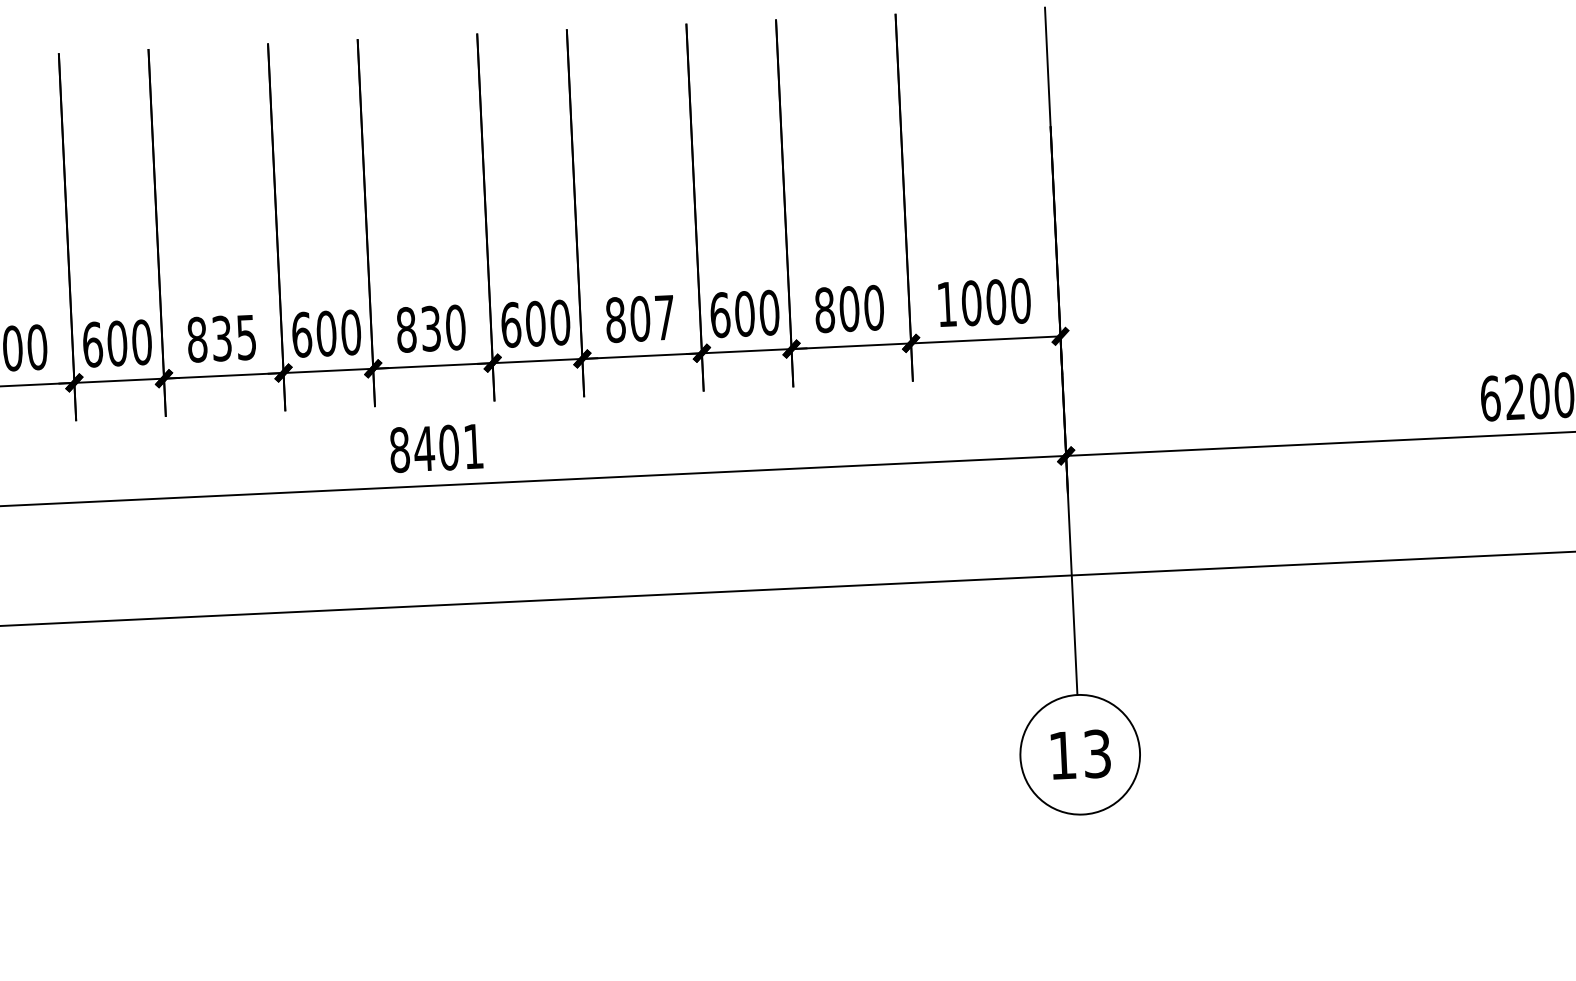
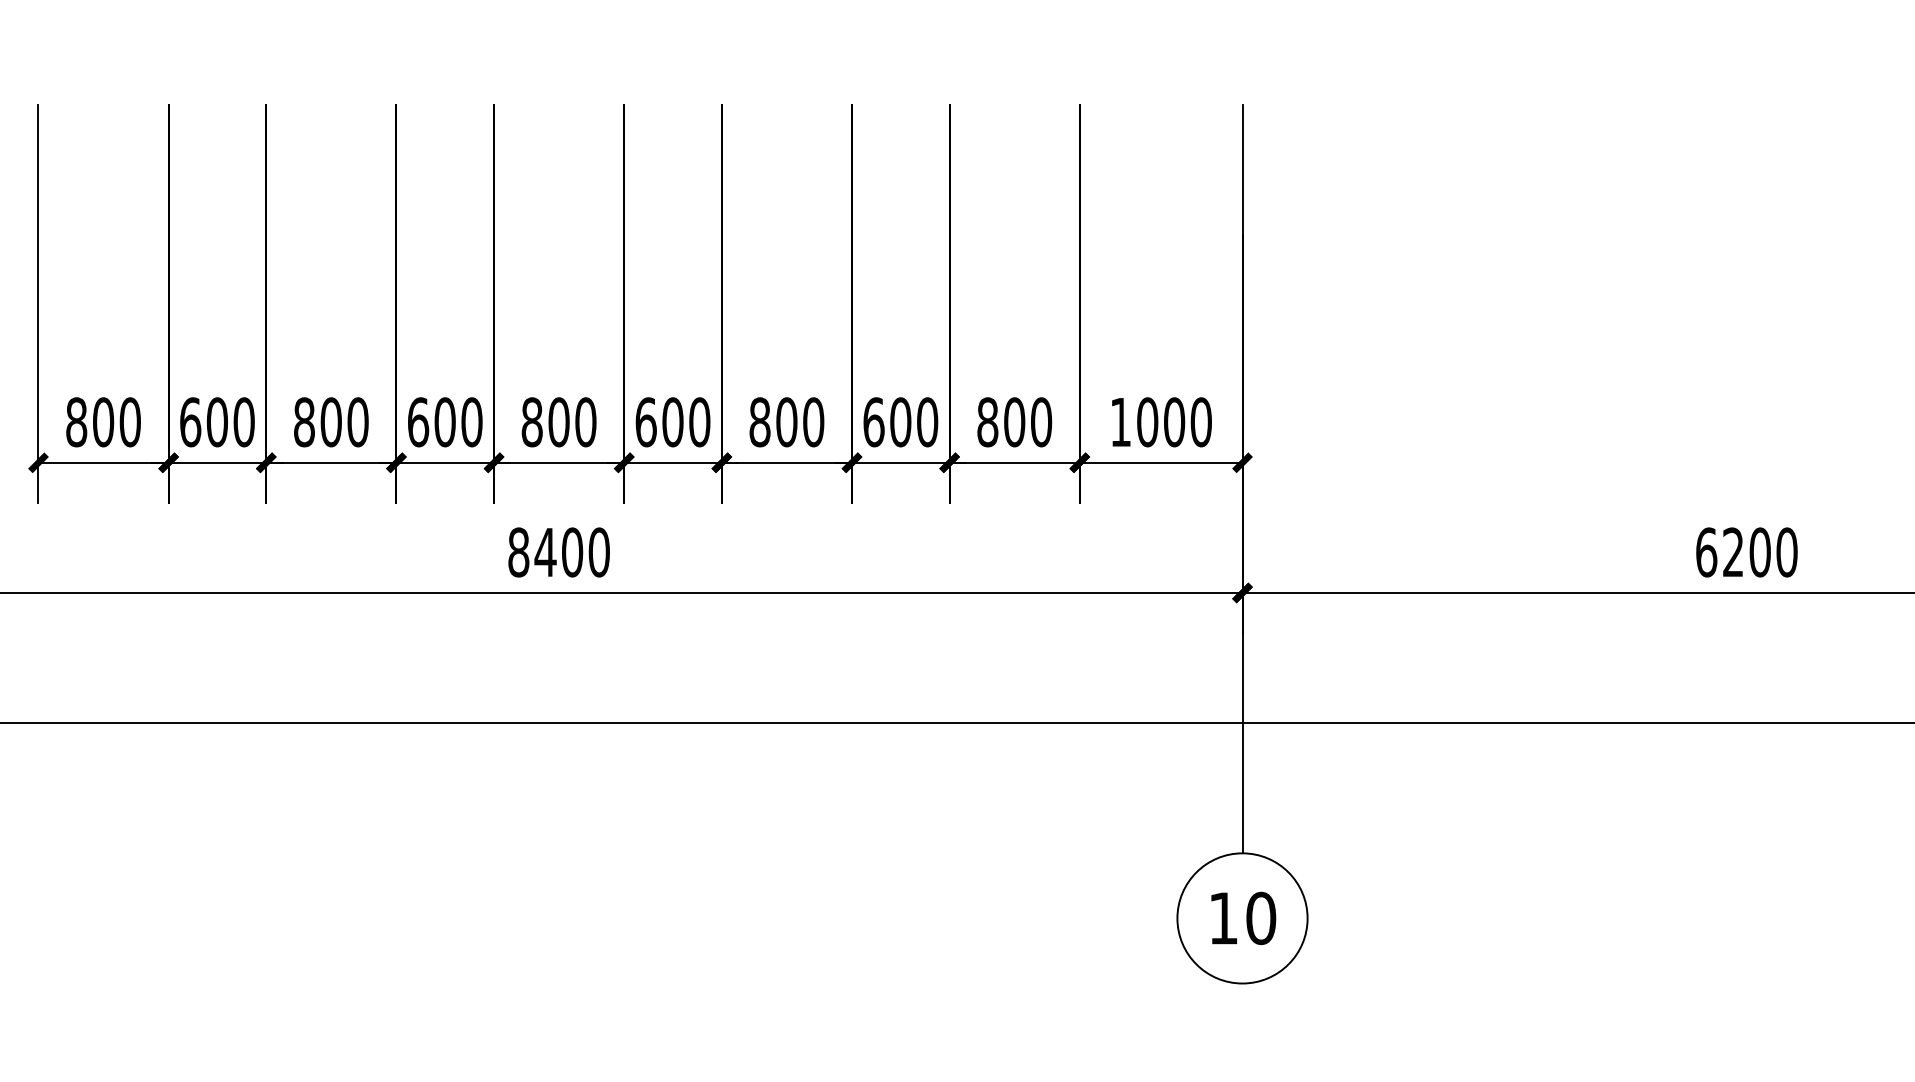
text: (664, 317) -> (813, 422), 807 -> 800
text: (430, 328) -> (558, 422), 830 -> 800
text: (234, 338) -> (344, 422), 835 -> 800
text: (473, 446) -> (598, 552), 8401 -> 8400
text: (1097, 754) -> (1261, 918), 13 -> 10

